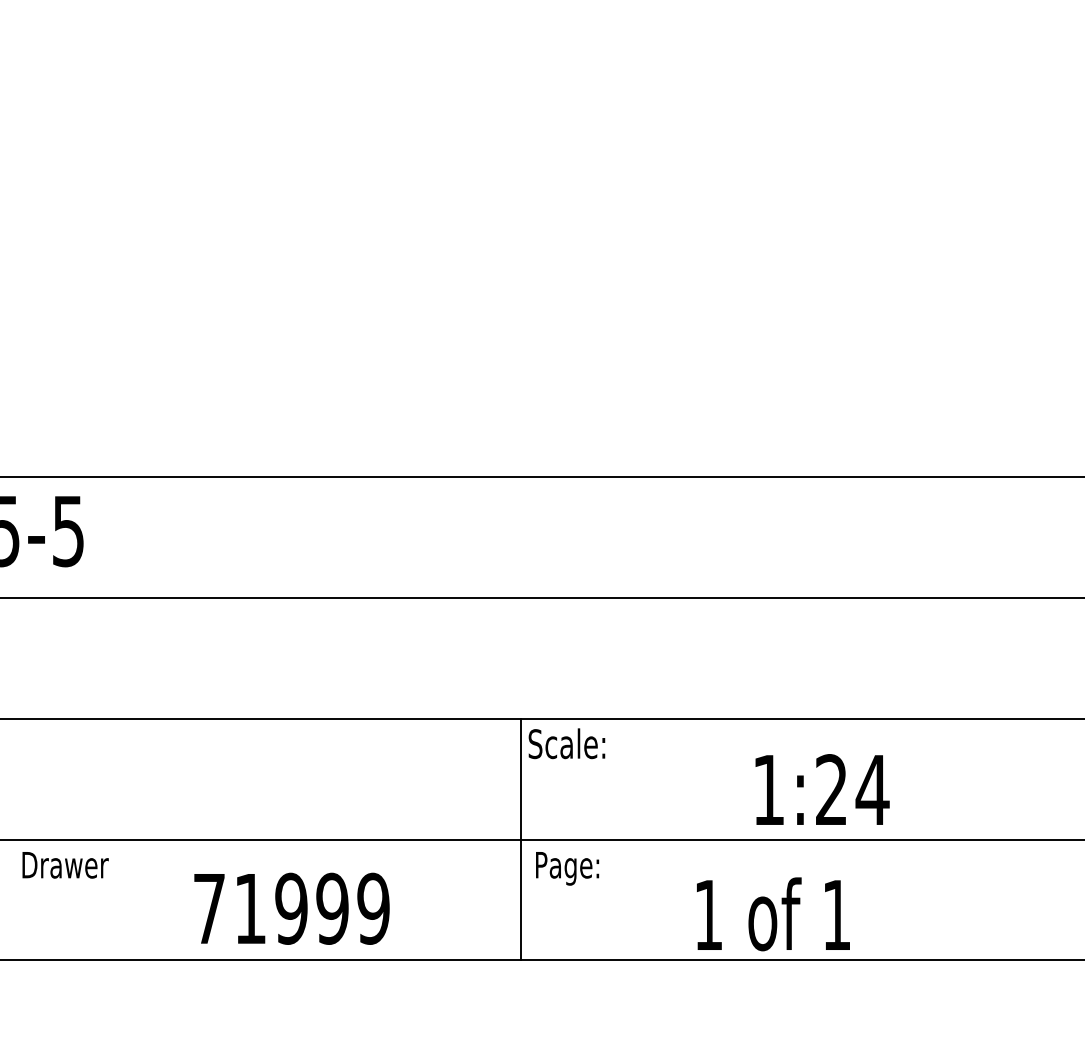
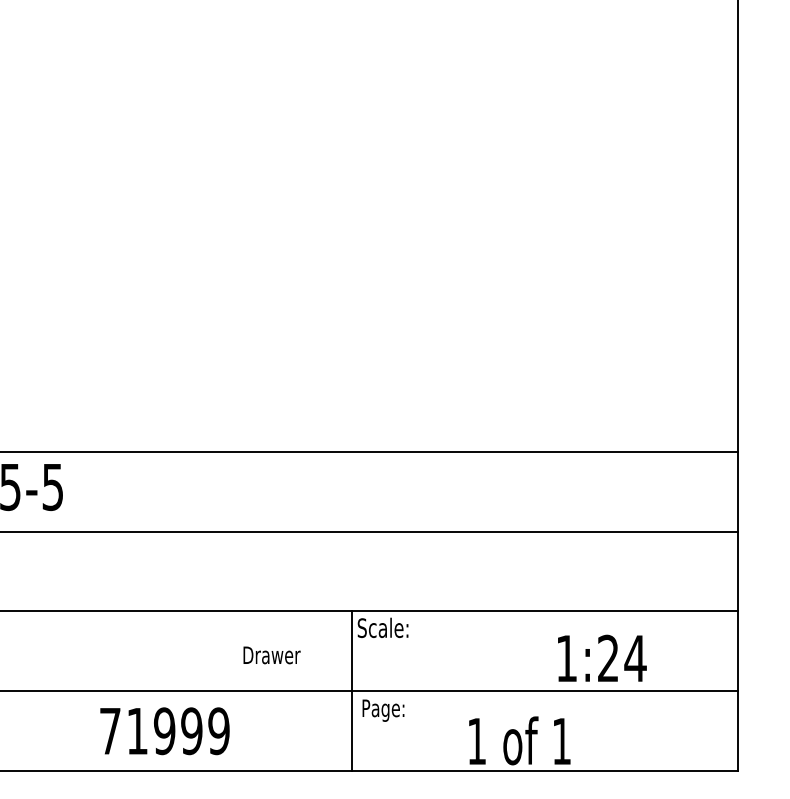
text: (822, 788) -> (602, 657), moved
text: (64, 865) -> (271, 655), moved
text: (291, 909) -> (164, 731), moved

